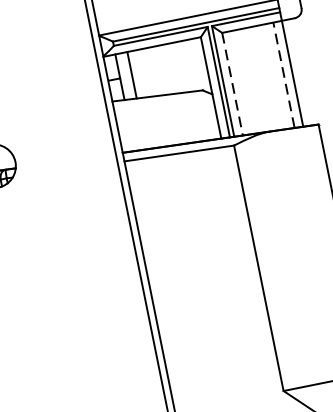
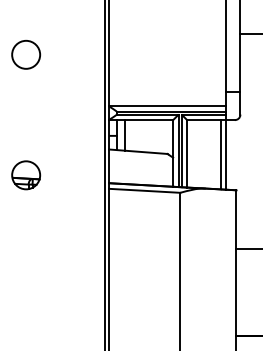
line: (283, 74) -> (220, 154), dashed -> solid
line: (232, 83) -> (187, 153), dashed -> solid

